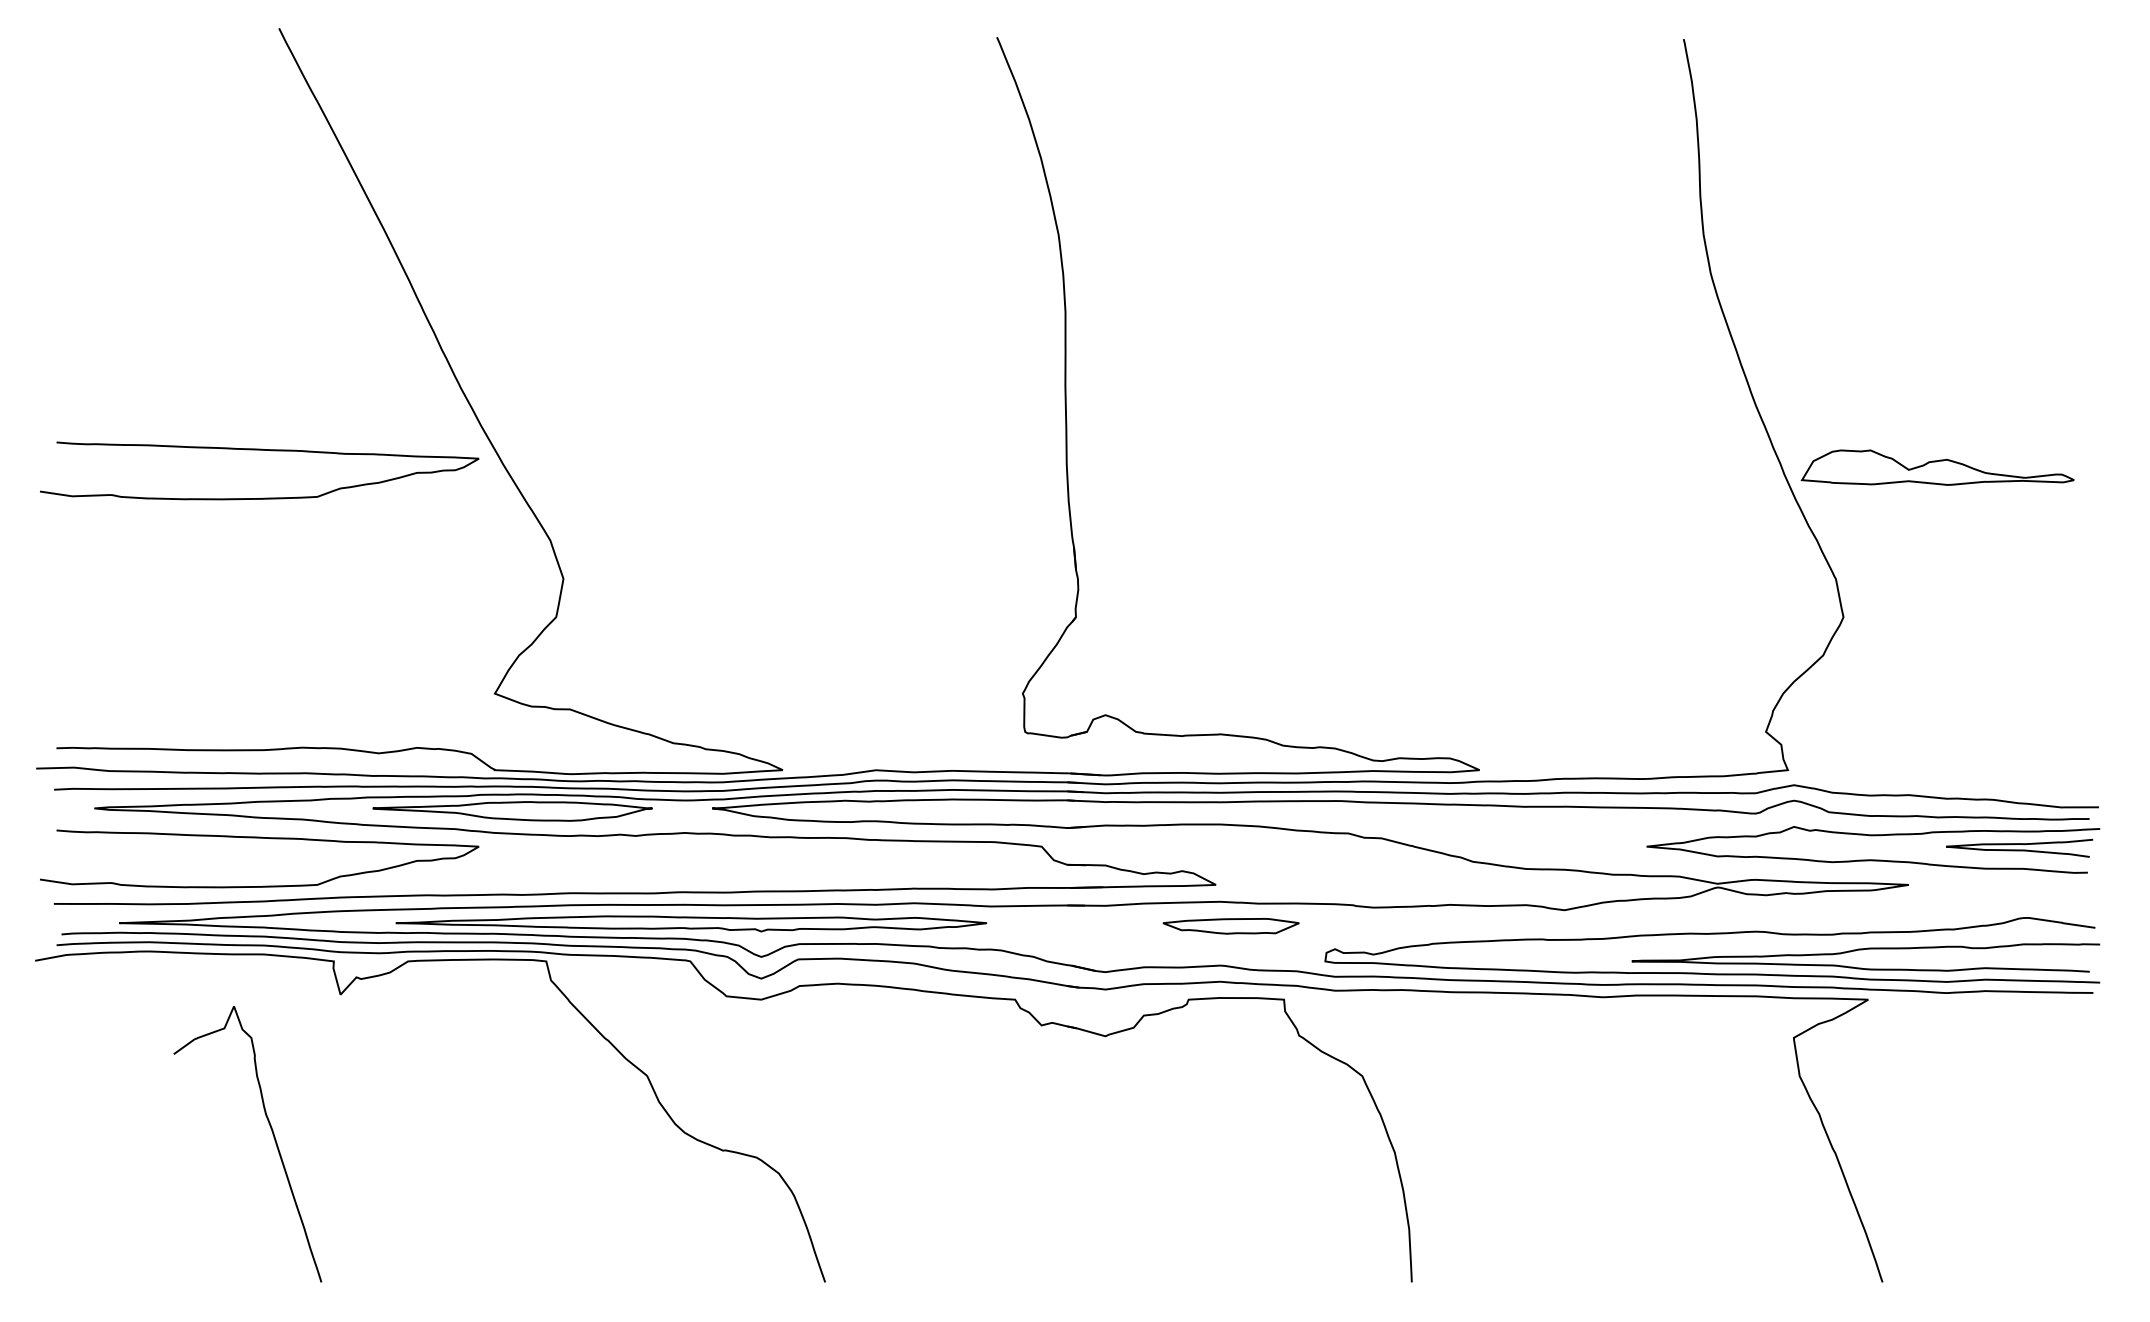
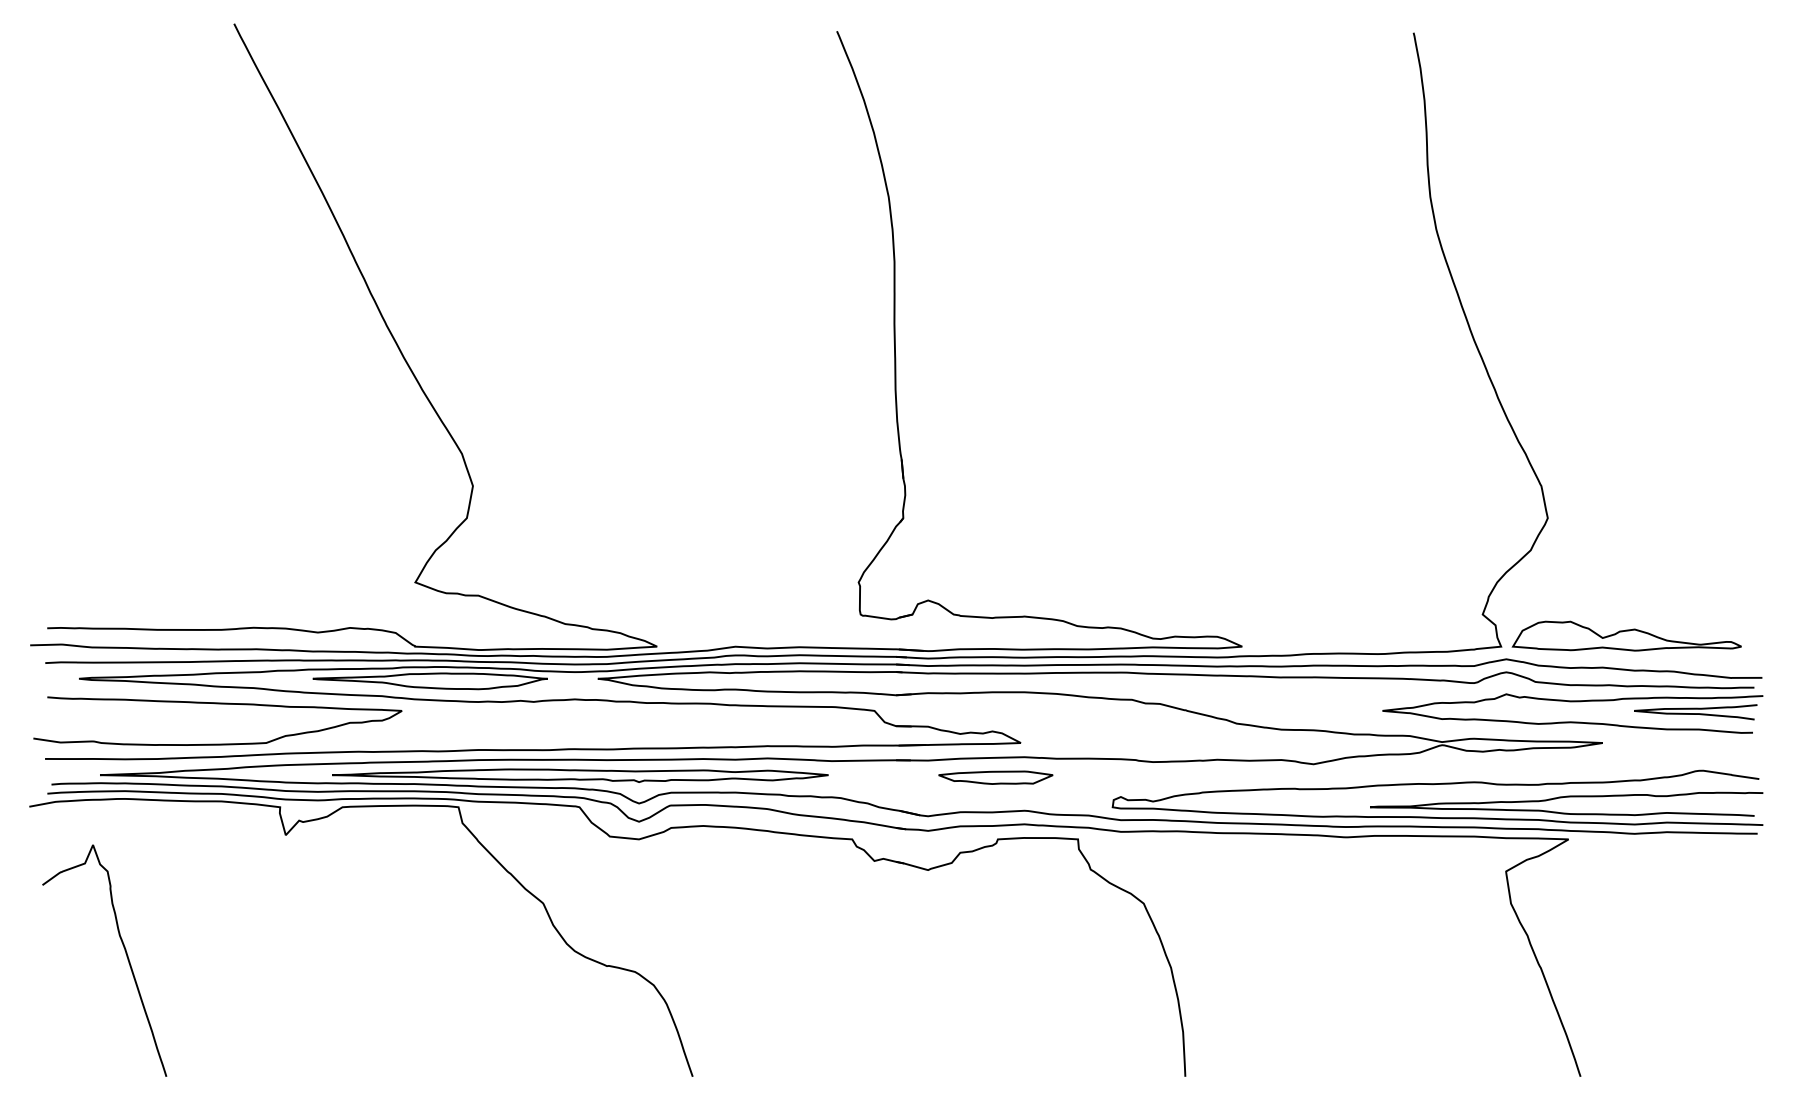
curve: (259, 450) -> (217, 378), removed
part: (1937, 467) -> (1626, 636), moved
part: (1230, 926) -> (995, 777), moved
curve: (272, 1134) -> (125, 952), moved

